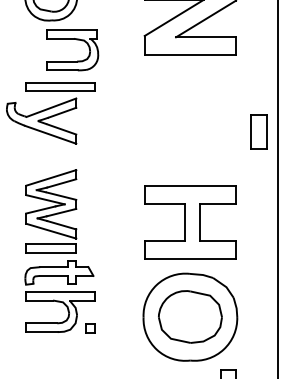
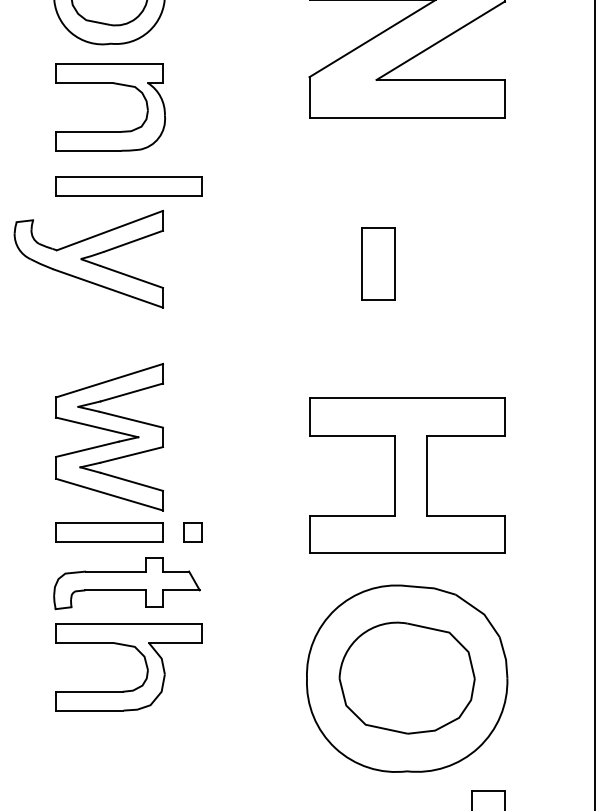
part: (76, 40) -> (118, 86), moved
part: (258, 131) -> (377, 262), moved
part: (90, 328) -> (193, 531), moved

